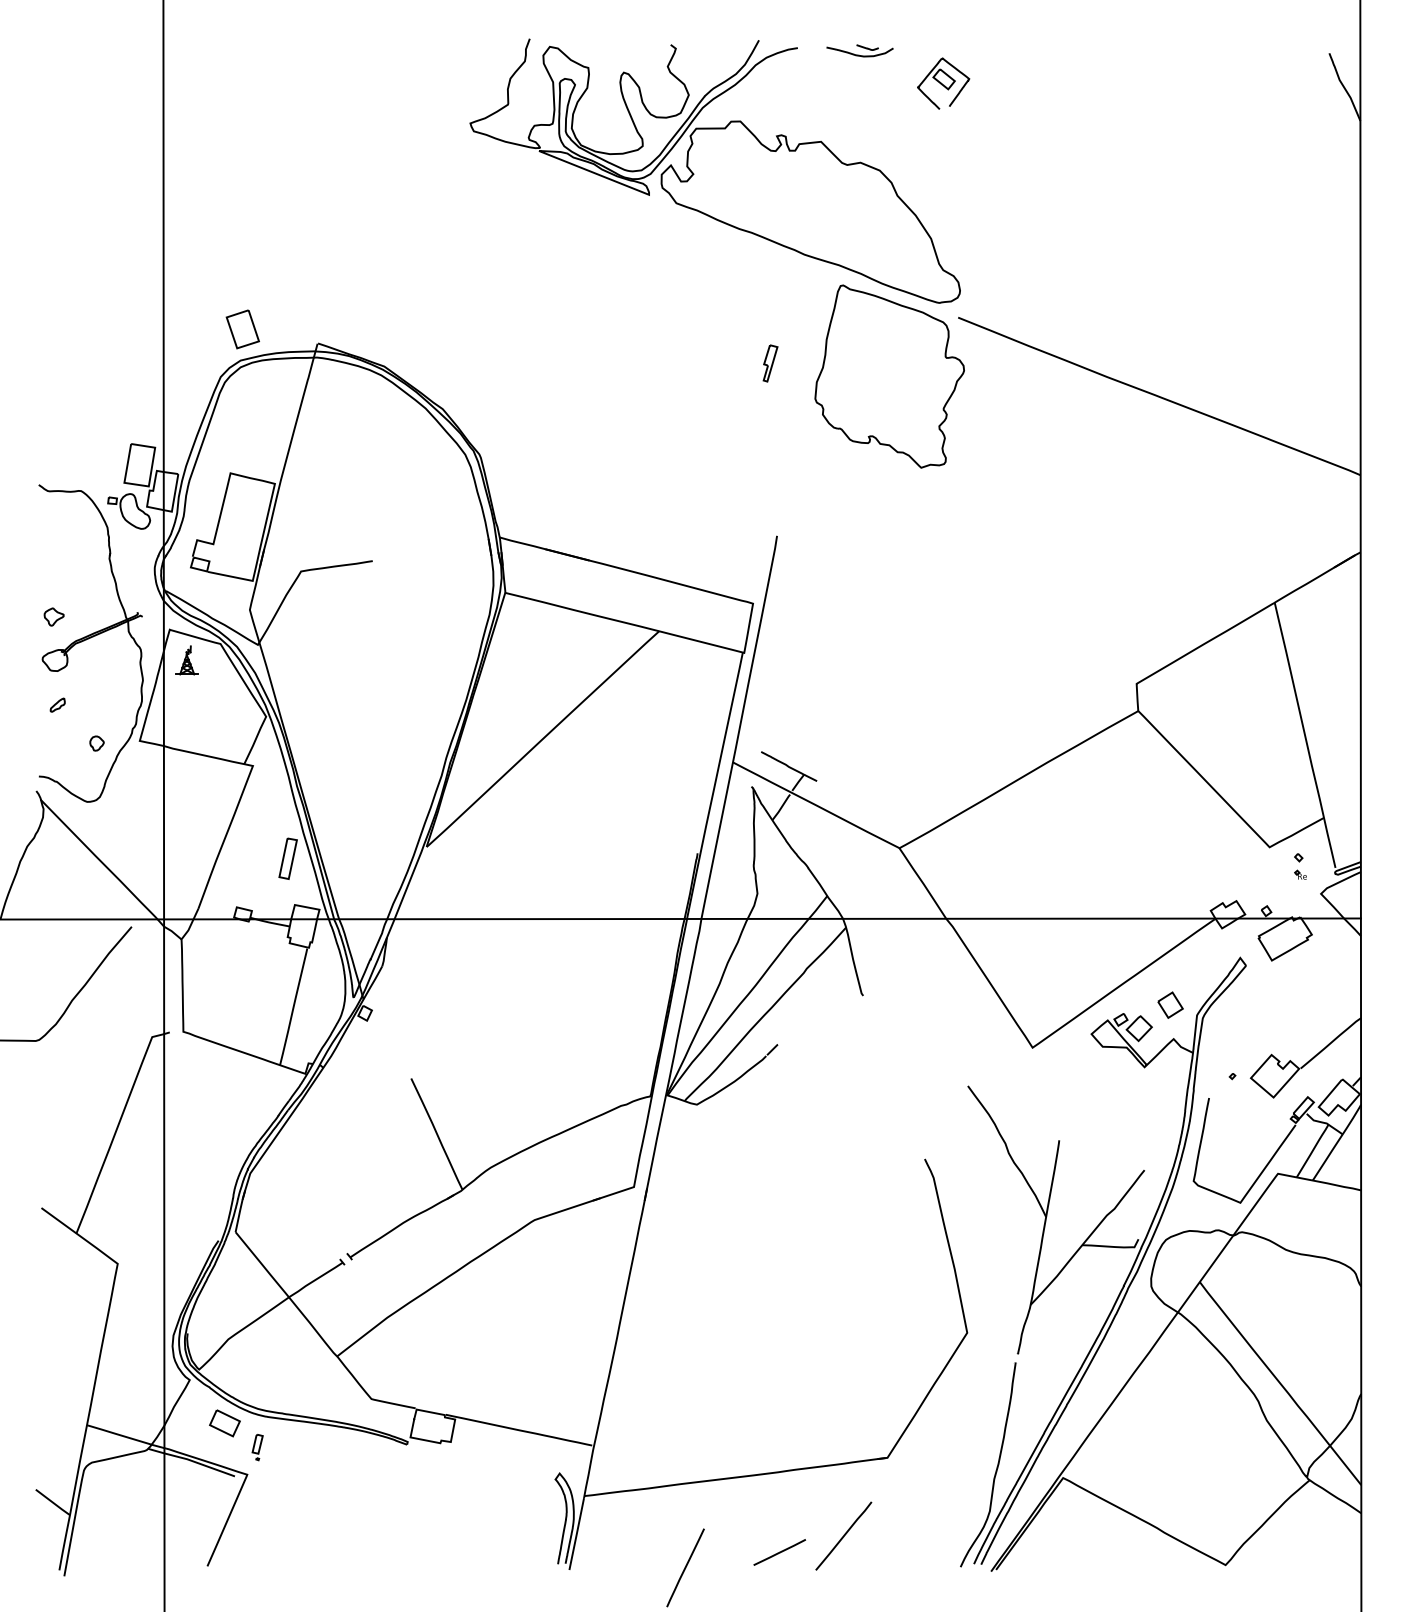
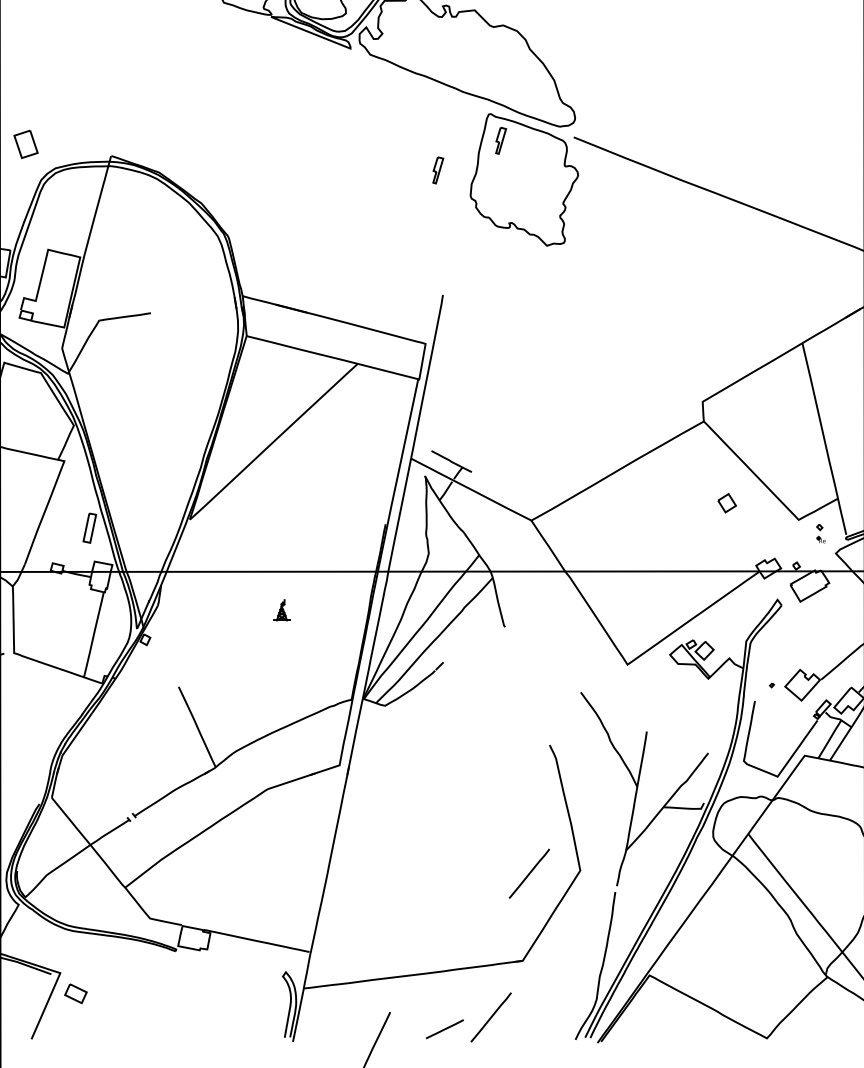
part: (857, 322) -> (501, 140), added
part: (242, 329) -> (25, 144), moved
part: (186, 660) -> (281, 610), moved
part: (1170, 1004) -> (727, 502), moved
line: (896, 1336) -> (529, 873), added
part: (224, 1423) -> (75, 993), moved
part: (257, 1447) -> (67, 953), removed

